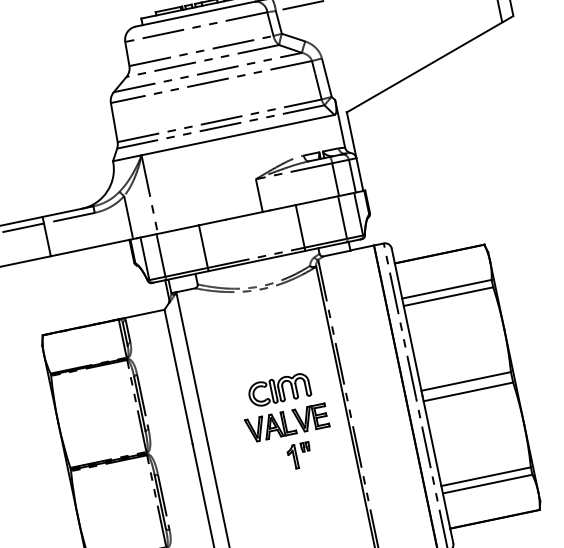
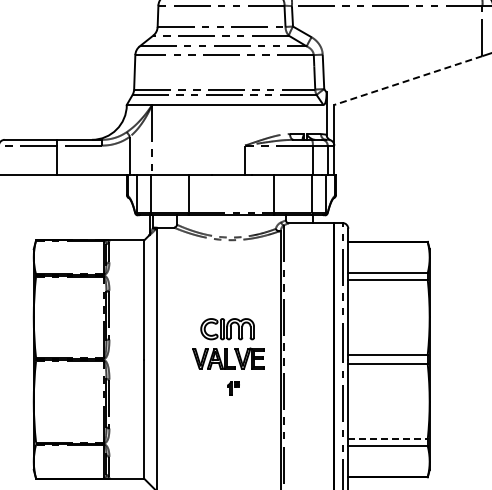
line: (424, 67) -> (408, 80), solid -> dashed
part: (299, 455) -> (233, 388), size x0.6
line: (486, 476) -> (388, 439), solid -> dashed

